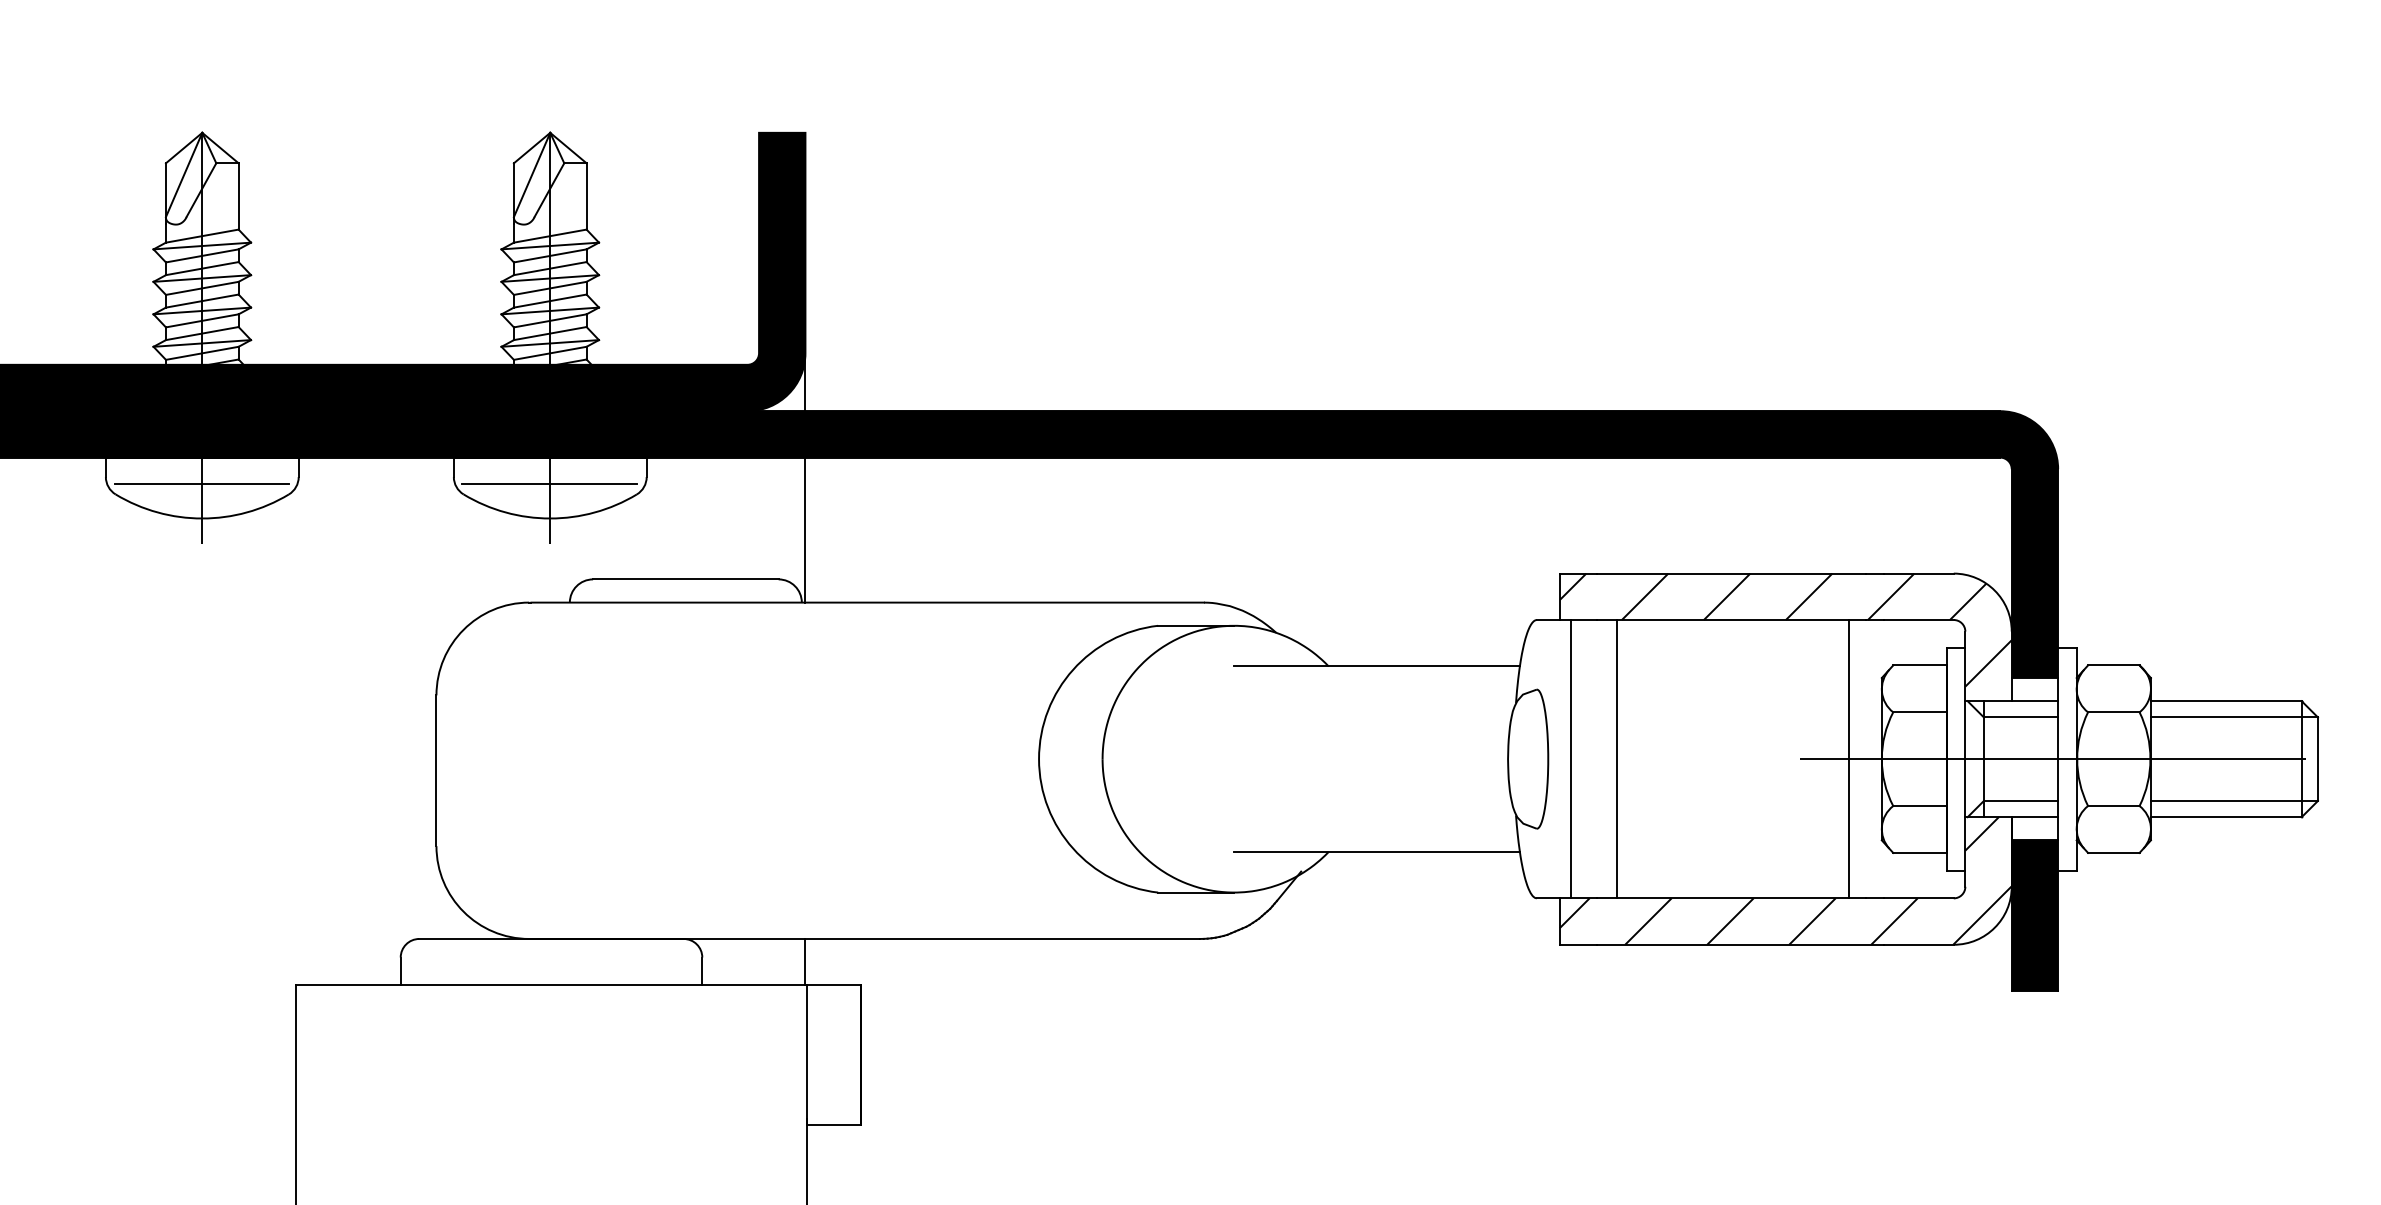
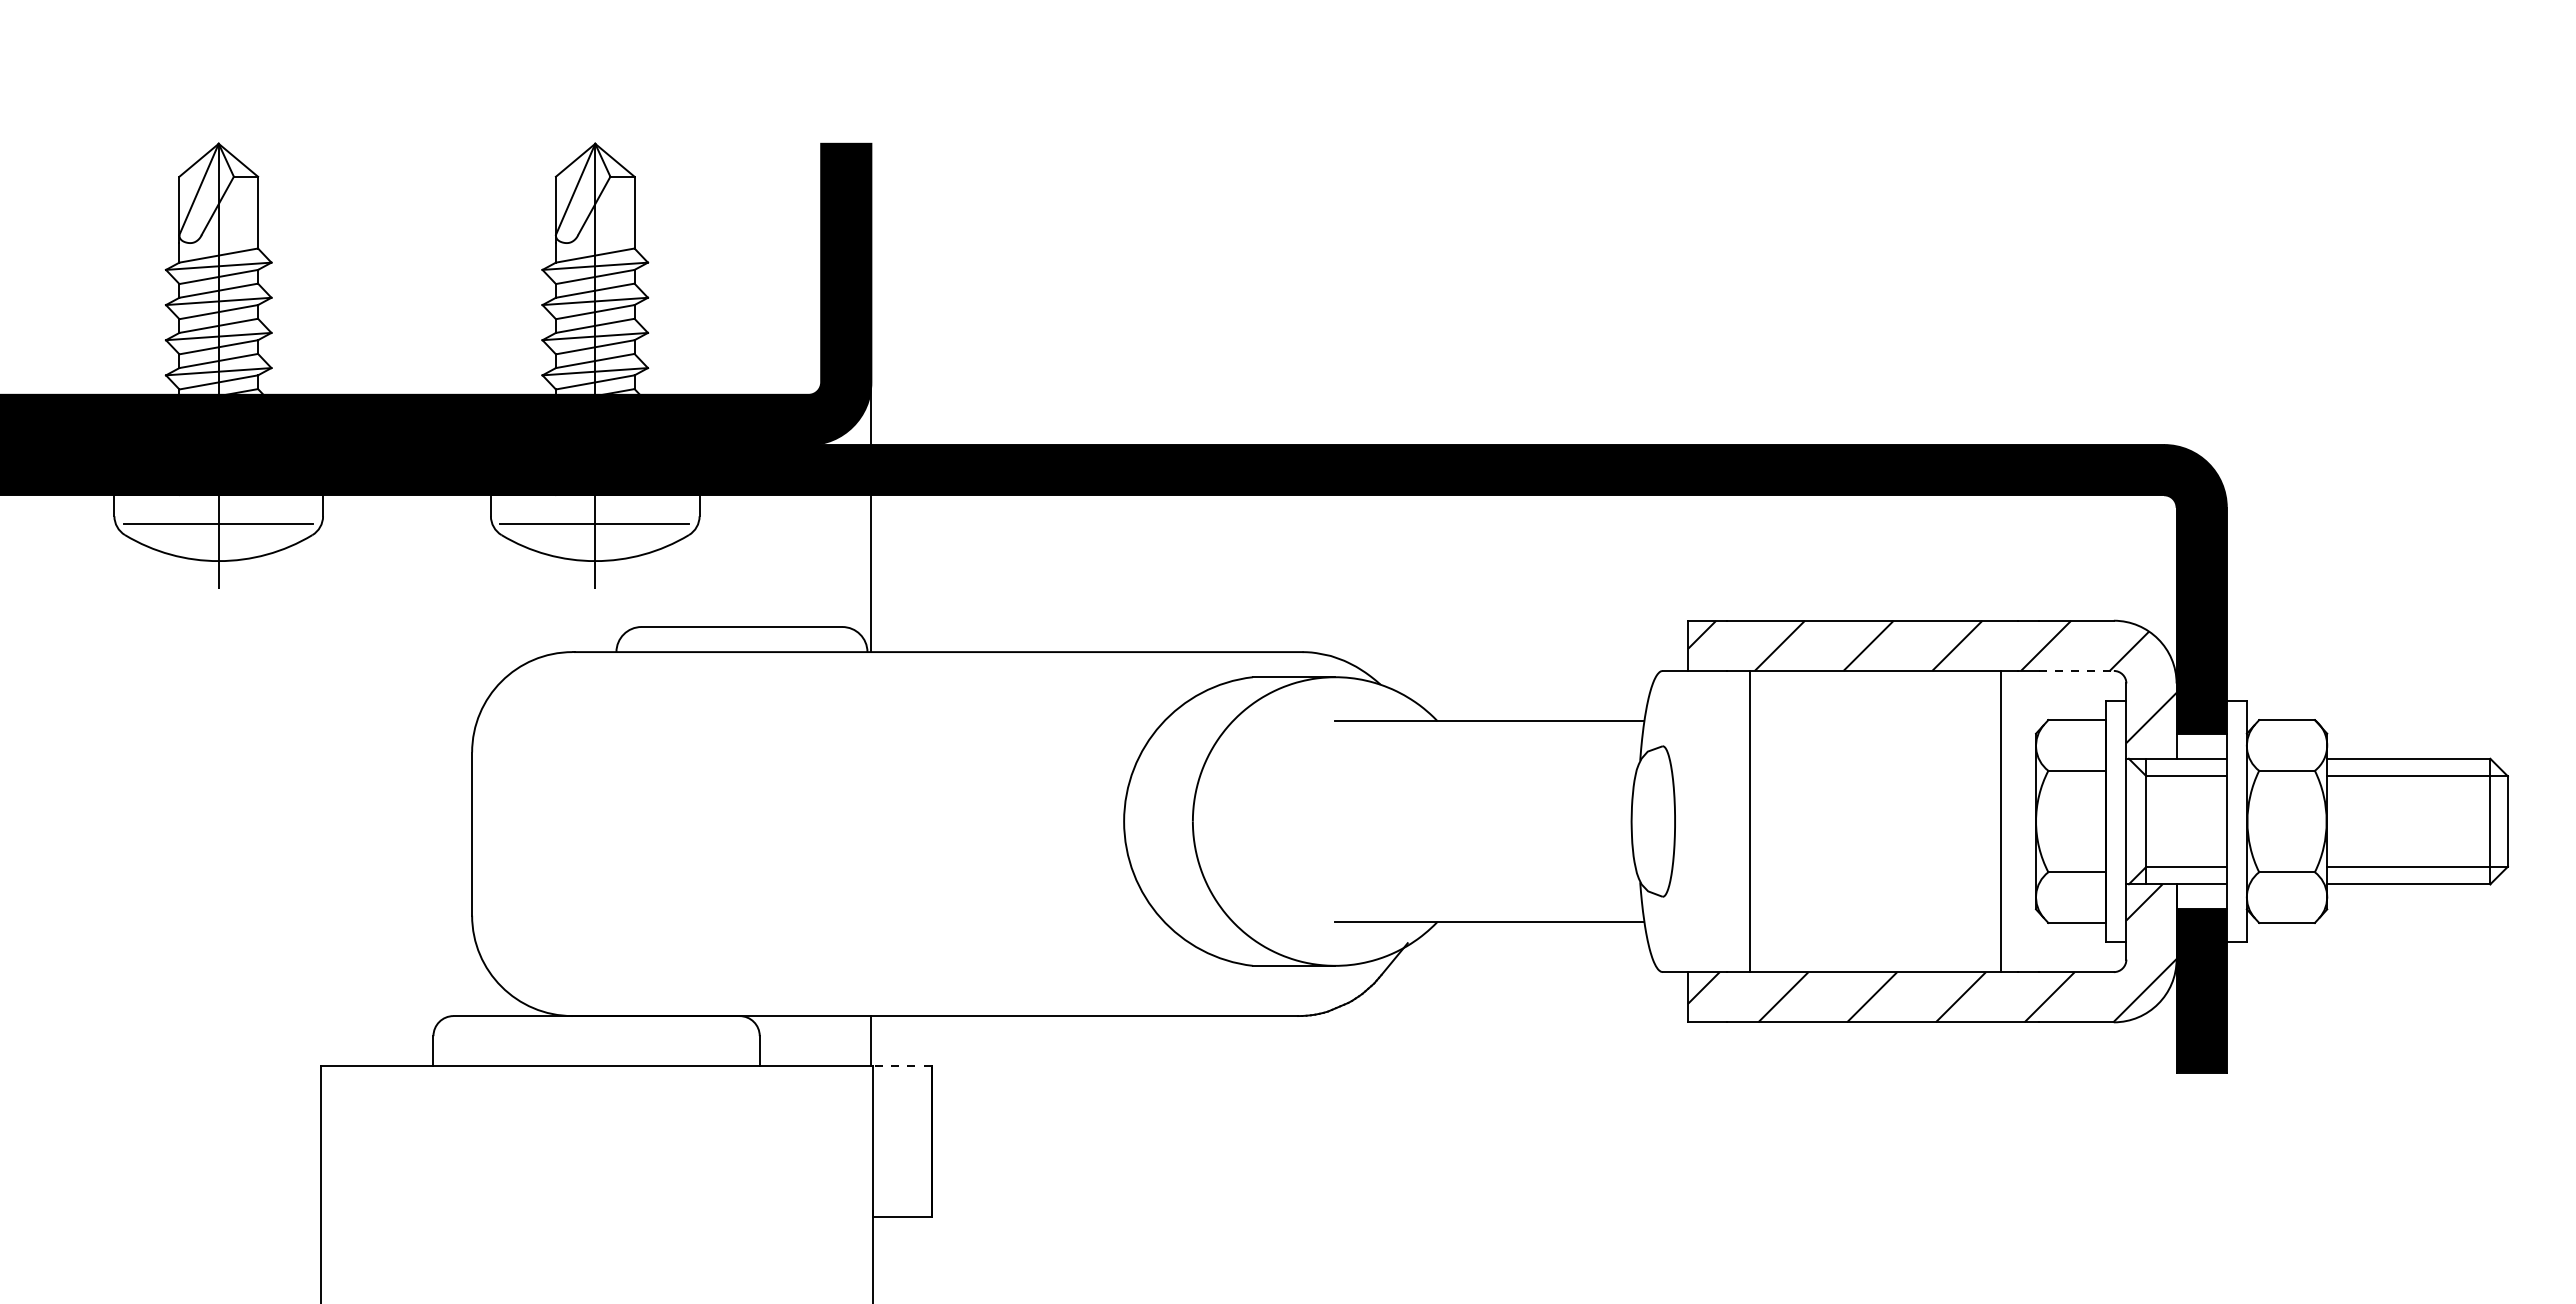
line: (1919, 619) -> (2076, 670), solid -> dashed
line: (1570, 759) -> (1699, 821), removed
line: (2053, 759) -> (2221, 821), removed
line: (833, 985) -> (901, 1066), solid -> dashed

